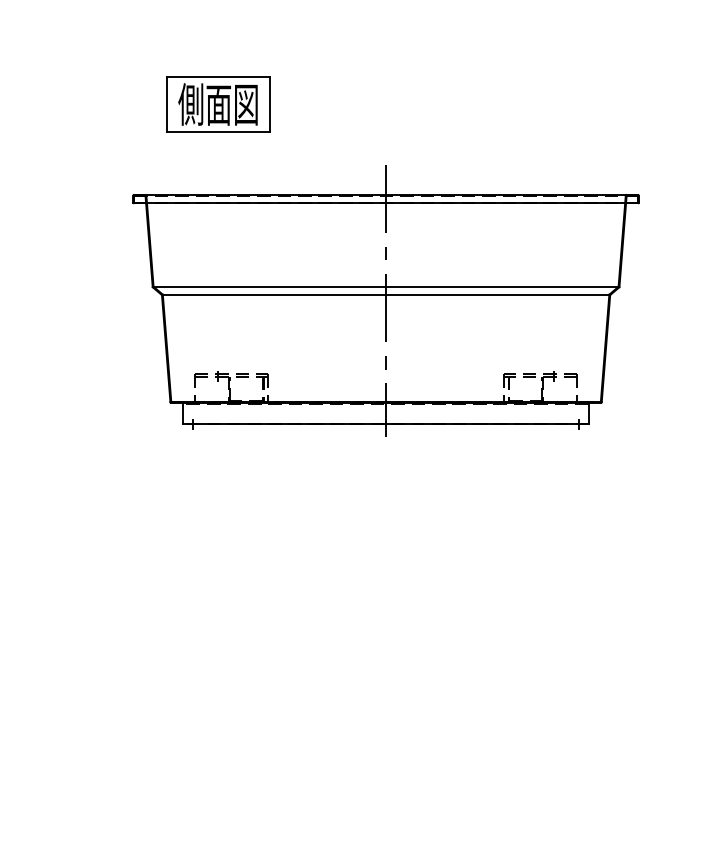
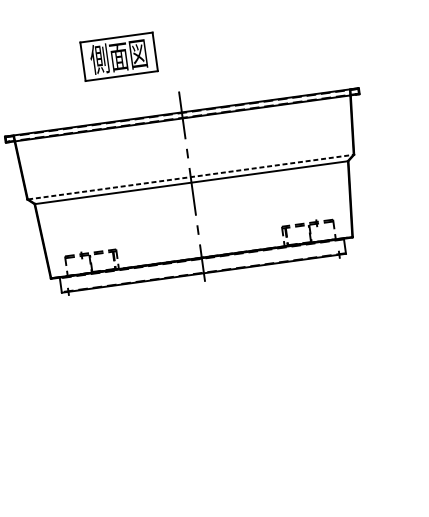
part: (218, 104) -> (118, 56), moved
line: (386, 287) -> (191, 177), solid -> dashed

